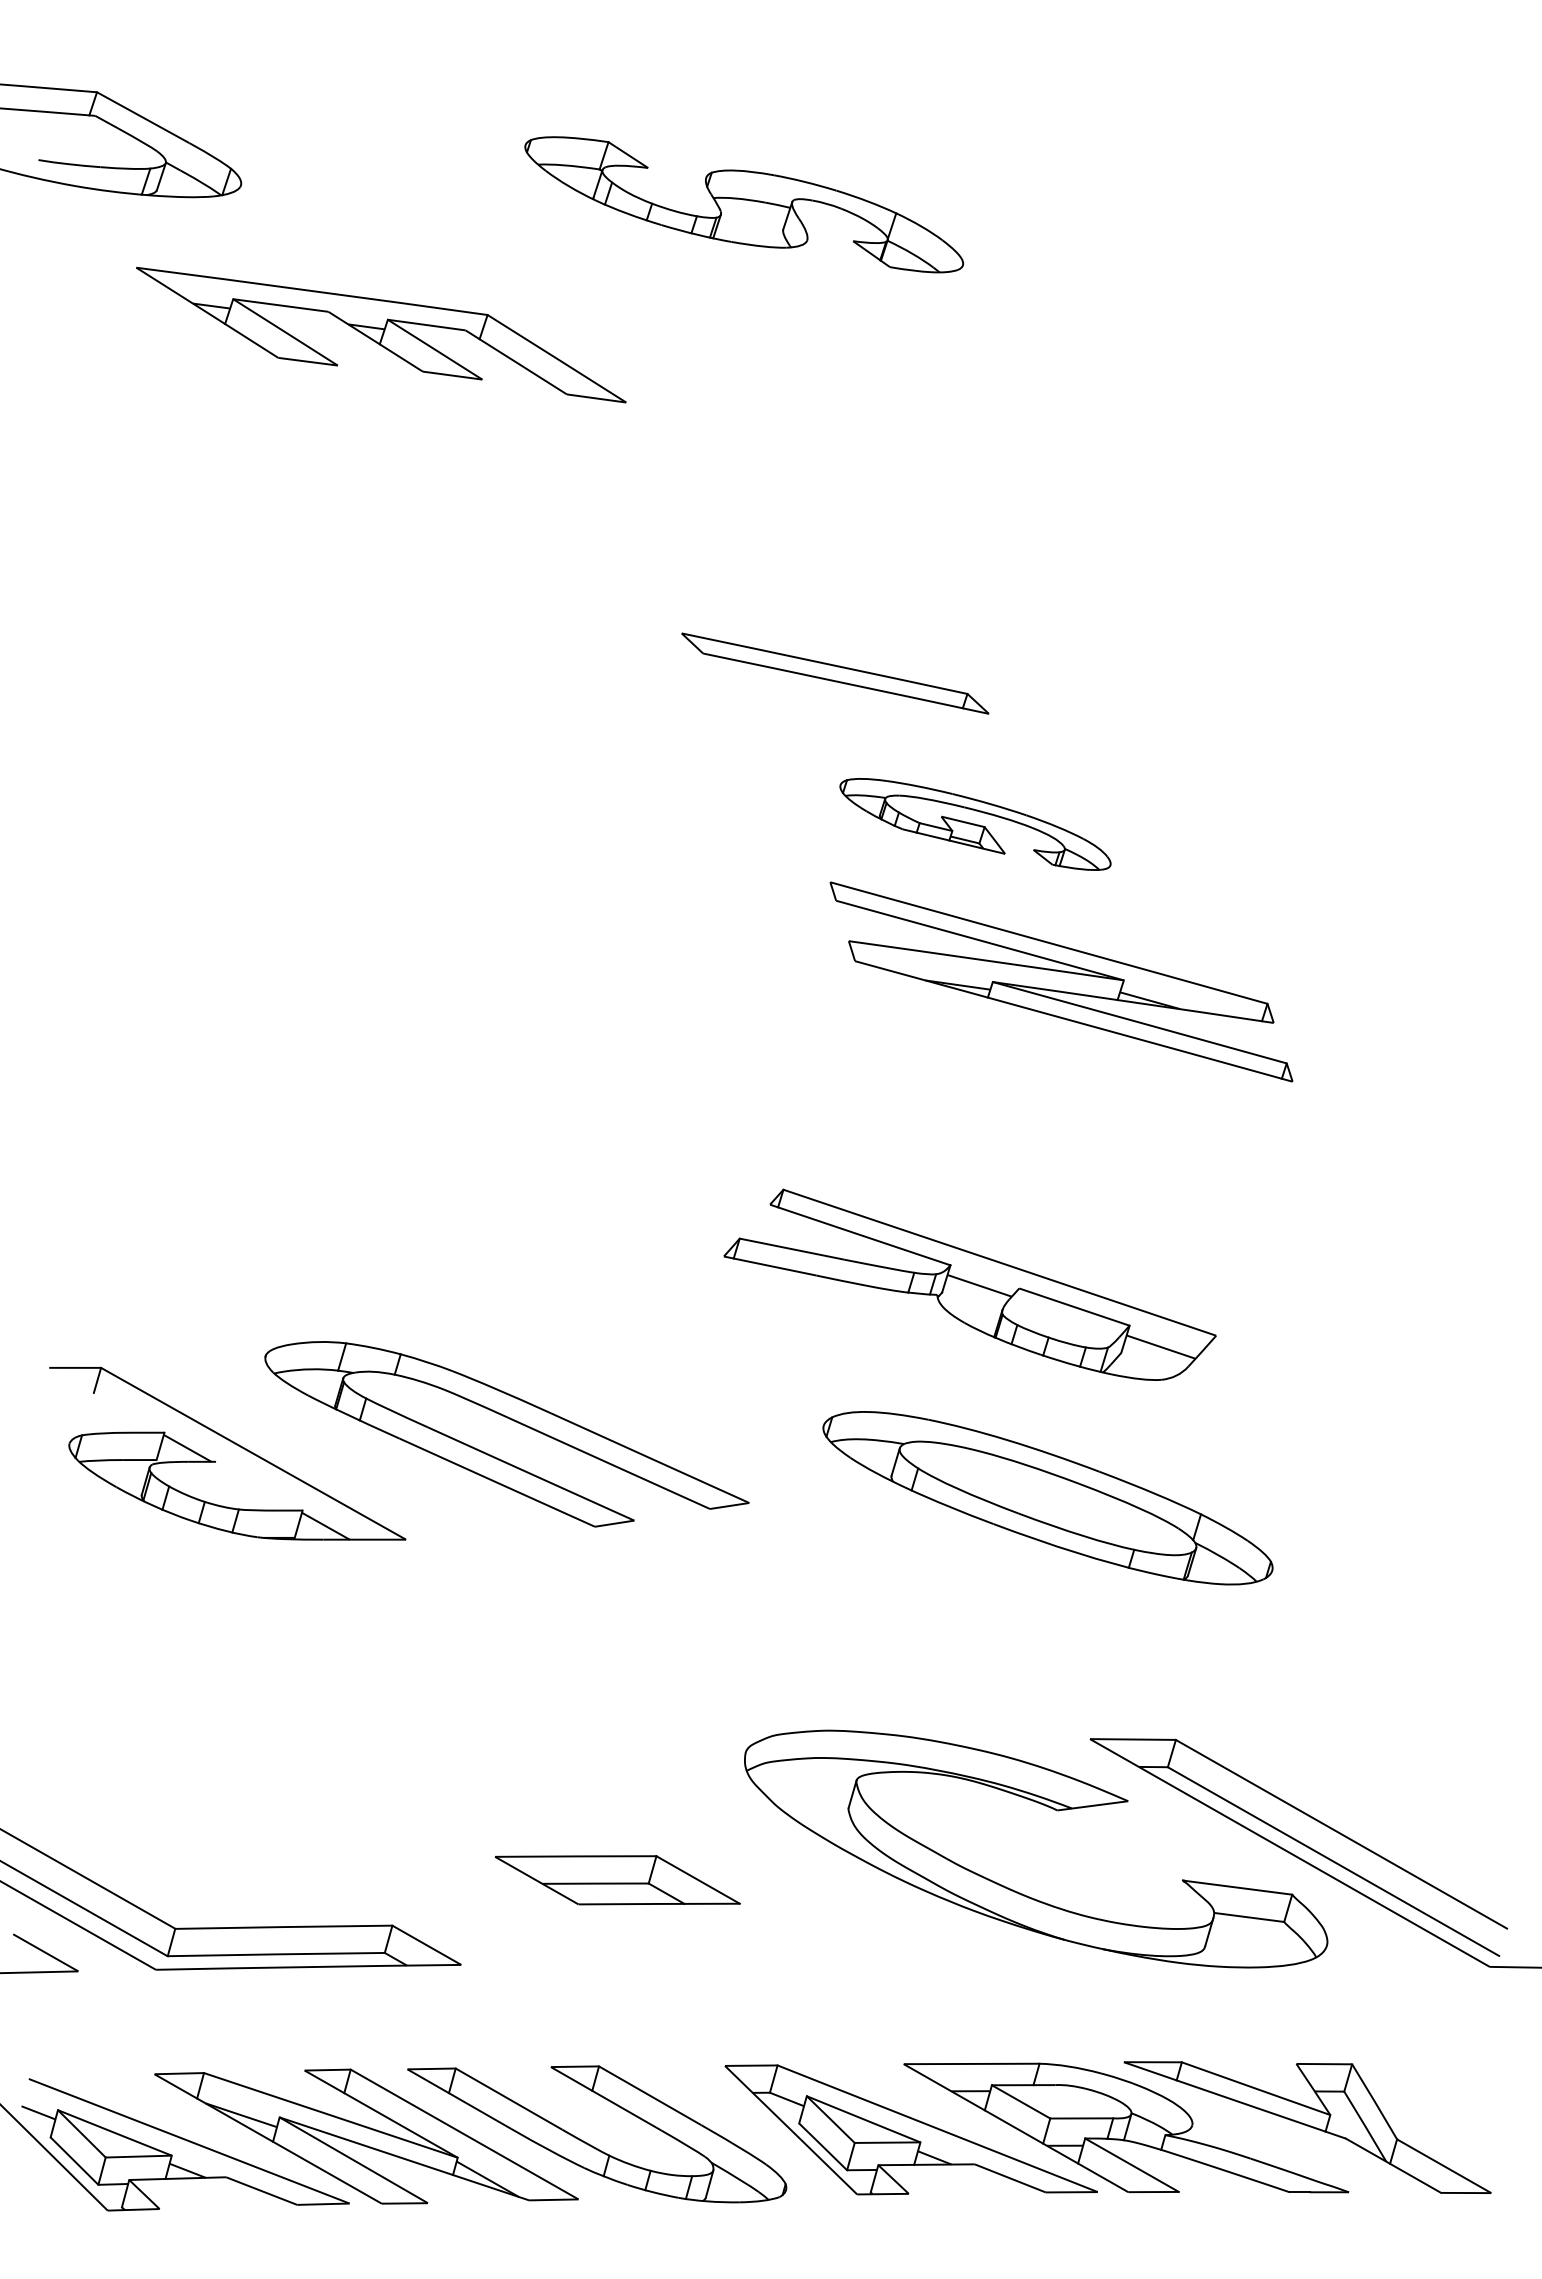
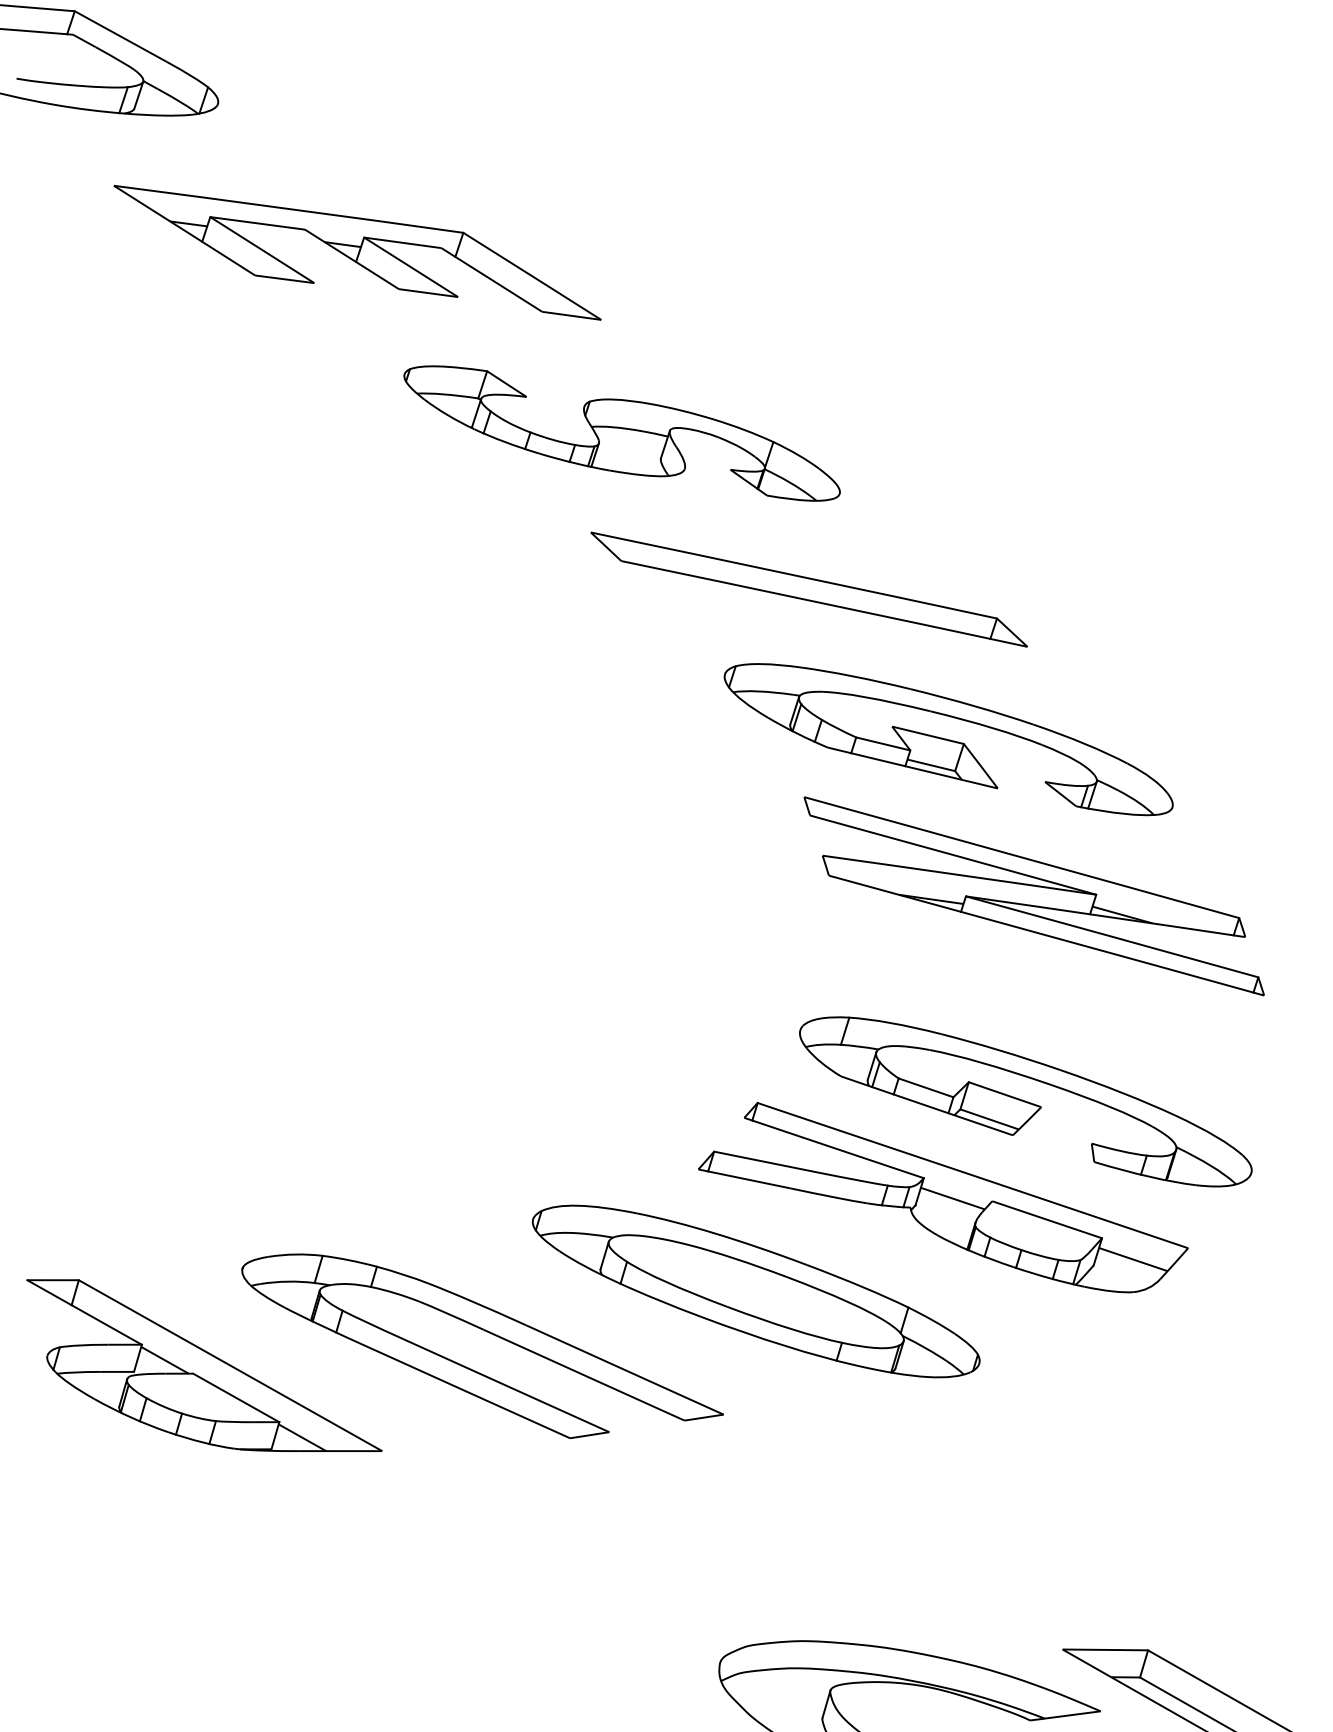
part: (744, 204) -> (622, 433), moved
part: (835, 673) -> (809, 589), size x1.43
part: (975, 824) -> (948, 739), size x1.67
part: (1052, 1188) -> (1025, 1101), added
line: (106, 1399) -> (84, 1311), added
line: (259, 1485) -> (236, 1397), added
part: (1047, 1498) -> (755, 1291), moved

